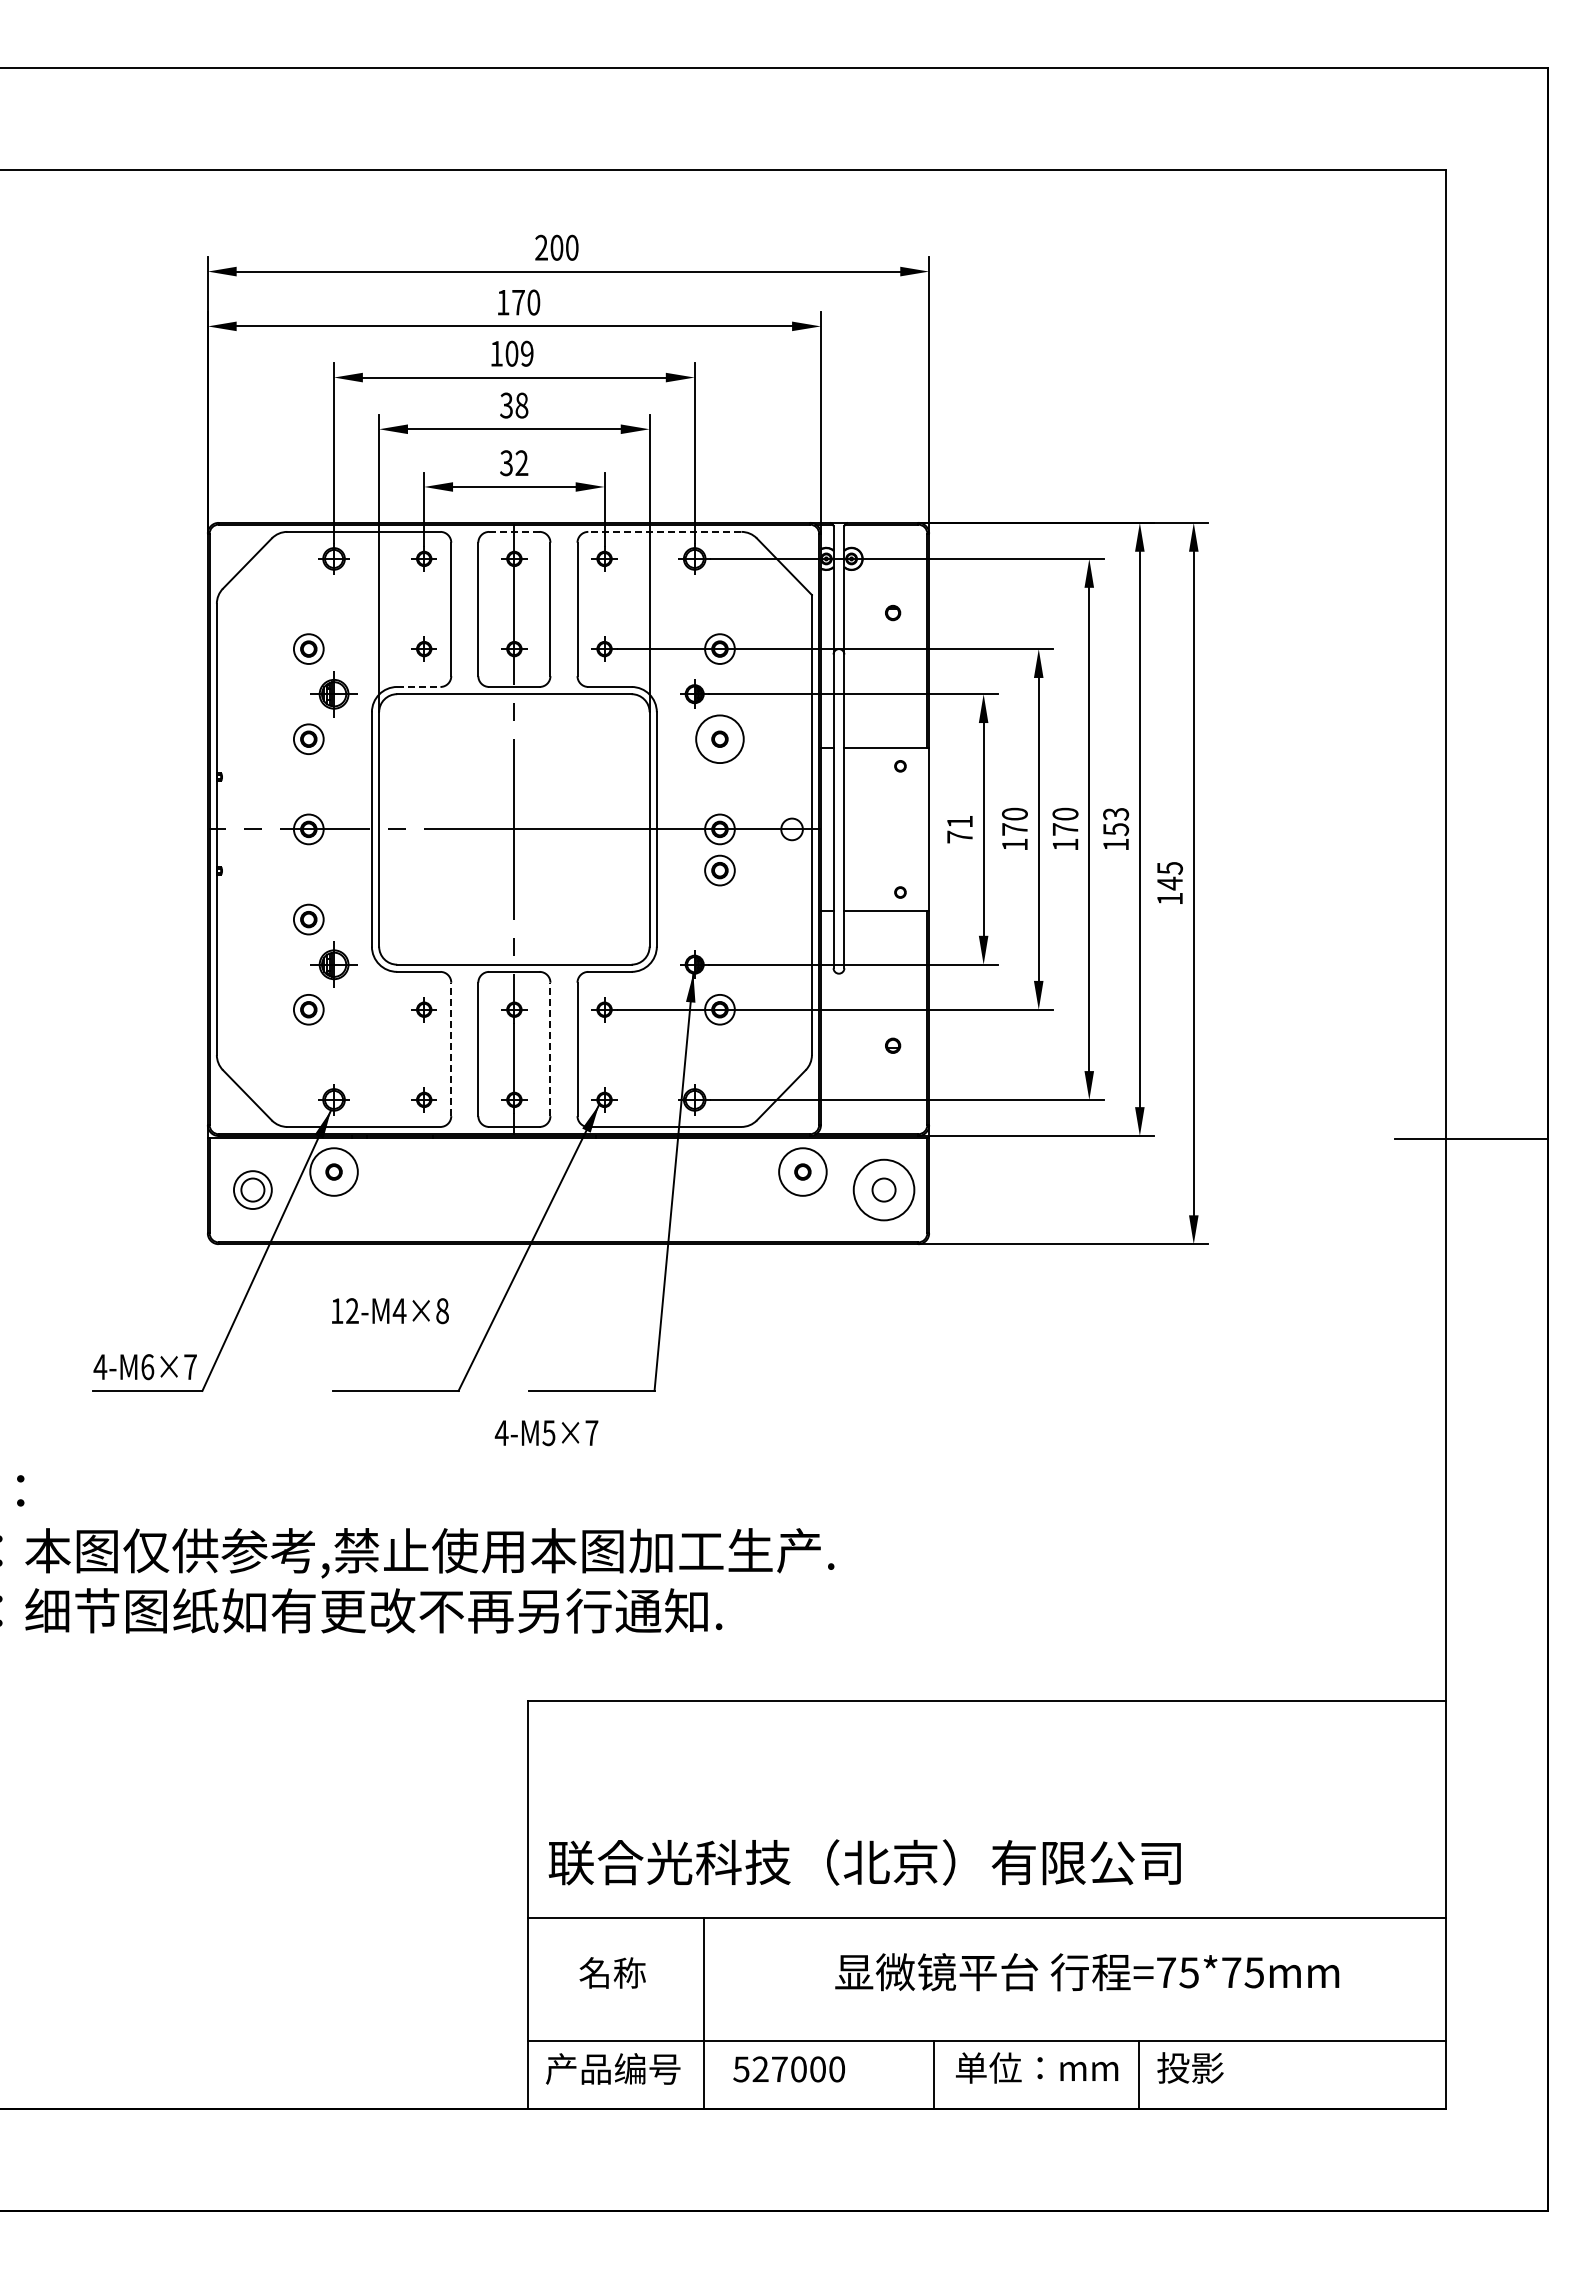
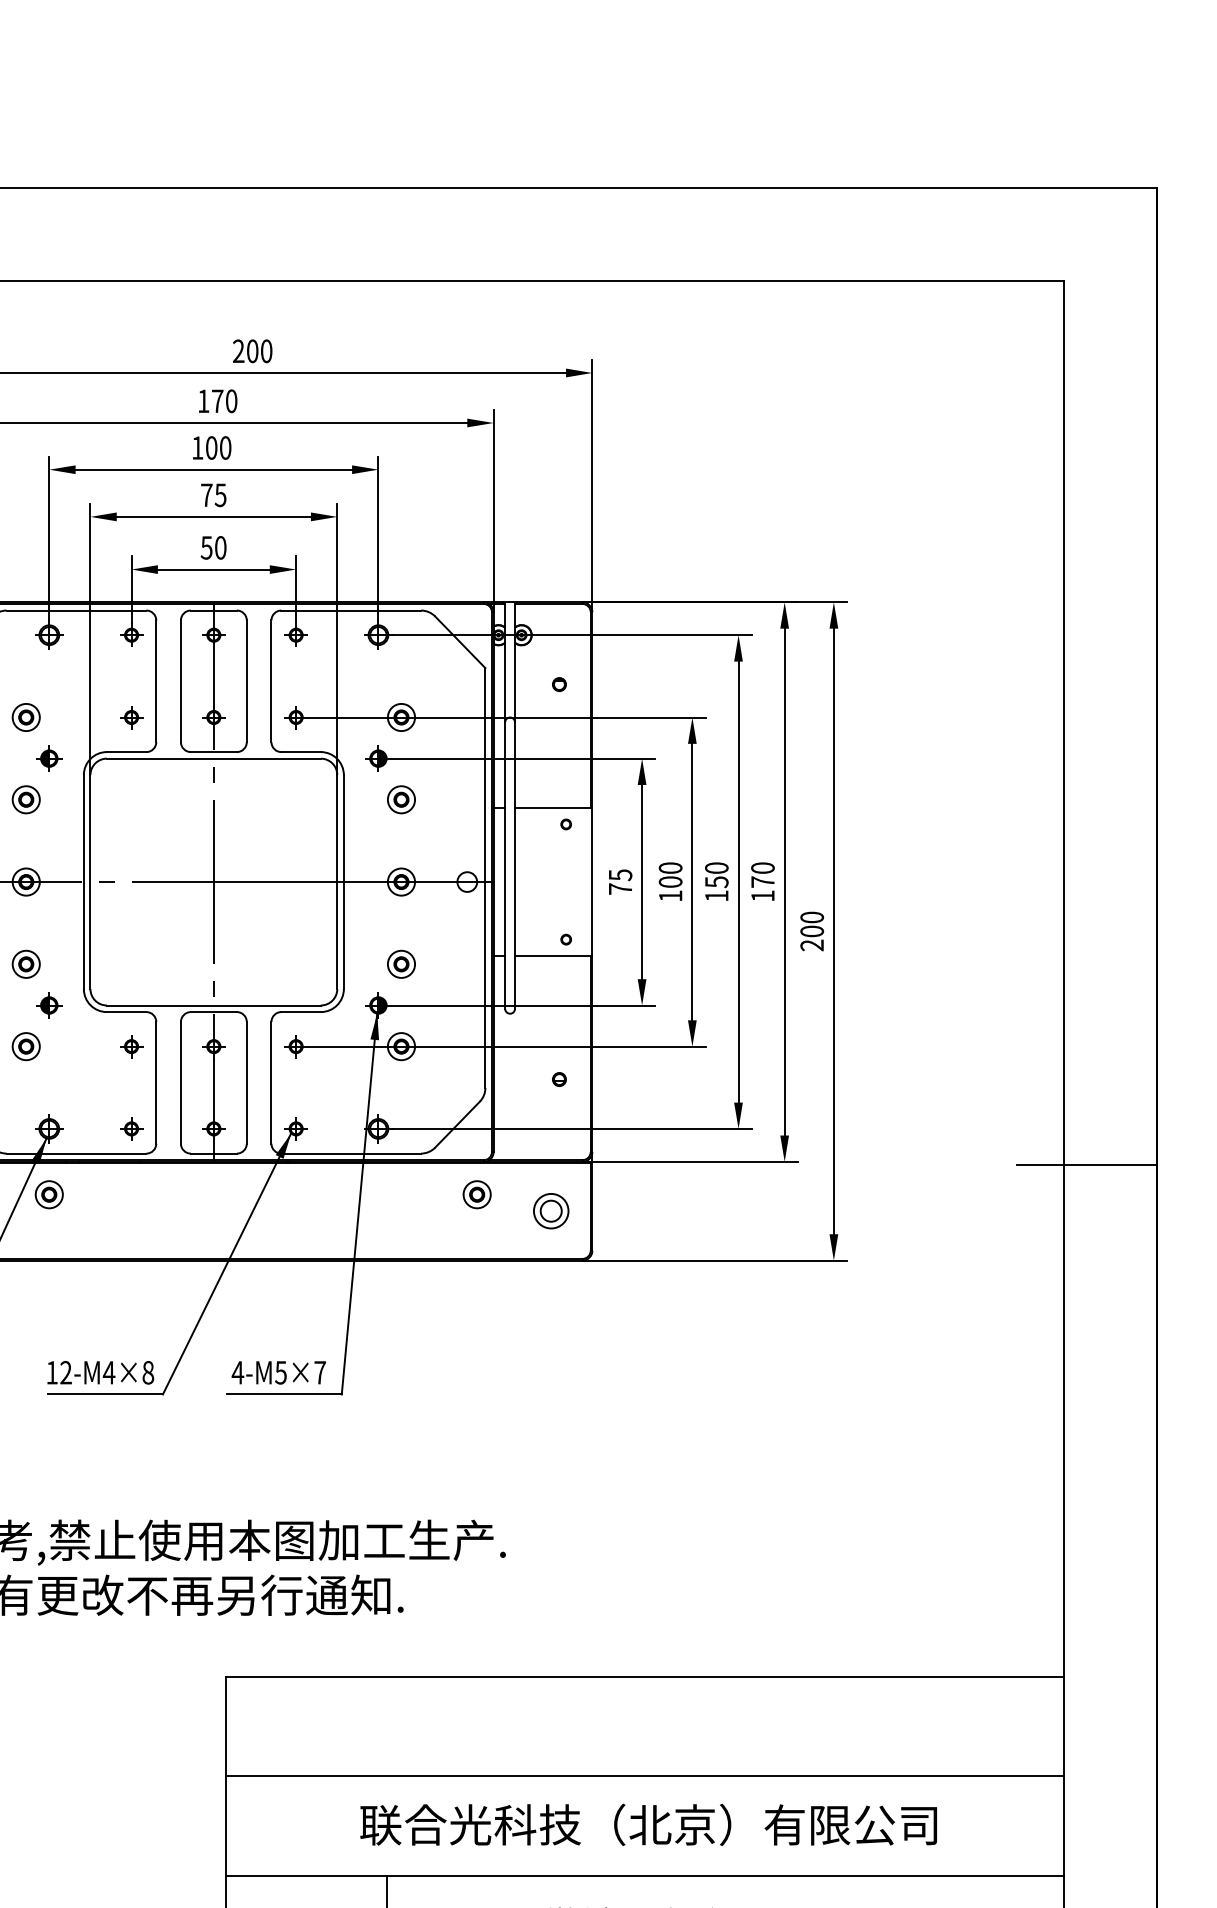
text: (527, 353) -> (225, 447), 109 -> 100
text: (514, 405) -> (213, 495), 38 -> 75
text: (514, 463) -> (213, 548), 32 -> 50
line: (513, 531) -> (213, 610), dashed -> solid
line: (664, 531) -> (350, 610), dashed -> solid
line: (418, 686) -> (126, 751), dashed -> solid
part: (333, 693) -> (48, 758), size x0.62
circle: (719, 739) -> (401, 800), size x0.62
text: (959, 821) -> (620, 874), 71 -> 75
text: (1116, 821) -> (763, 874), 153 -> 170
text: (1014, 829) -> (670, 882), 170 -> 100
text: (1065, 829) -> (716, 882), 170 -> 150
part: (719, 870) -> (401, 964), moved
text: (1170, 883) -> (812, 931), 145 -> 200
part: (333, 964) -> (48, 1005), size x0.62
line: (451, 1049) -> (156, 1082), dashed -> solid
line: (550, 1049) -> (246, 1082), dashed -> solid
circle: (333, 1171) -> (48, 1194), size x0.62
circle: (802, 1171) -> (476, 1194), size x0.62
circle: (883, 1190) -> (550, 1211), size x0.62
text: (390, 1311) -> (100, 1373), moved
text: (546, 1433) -> (278, 1373), moved
line: (986, 1809) -> (644, 1776), added
text: (864, 1862) -> (648, 1824), moved

